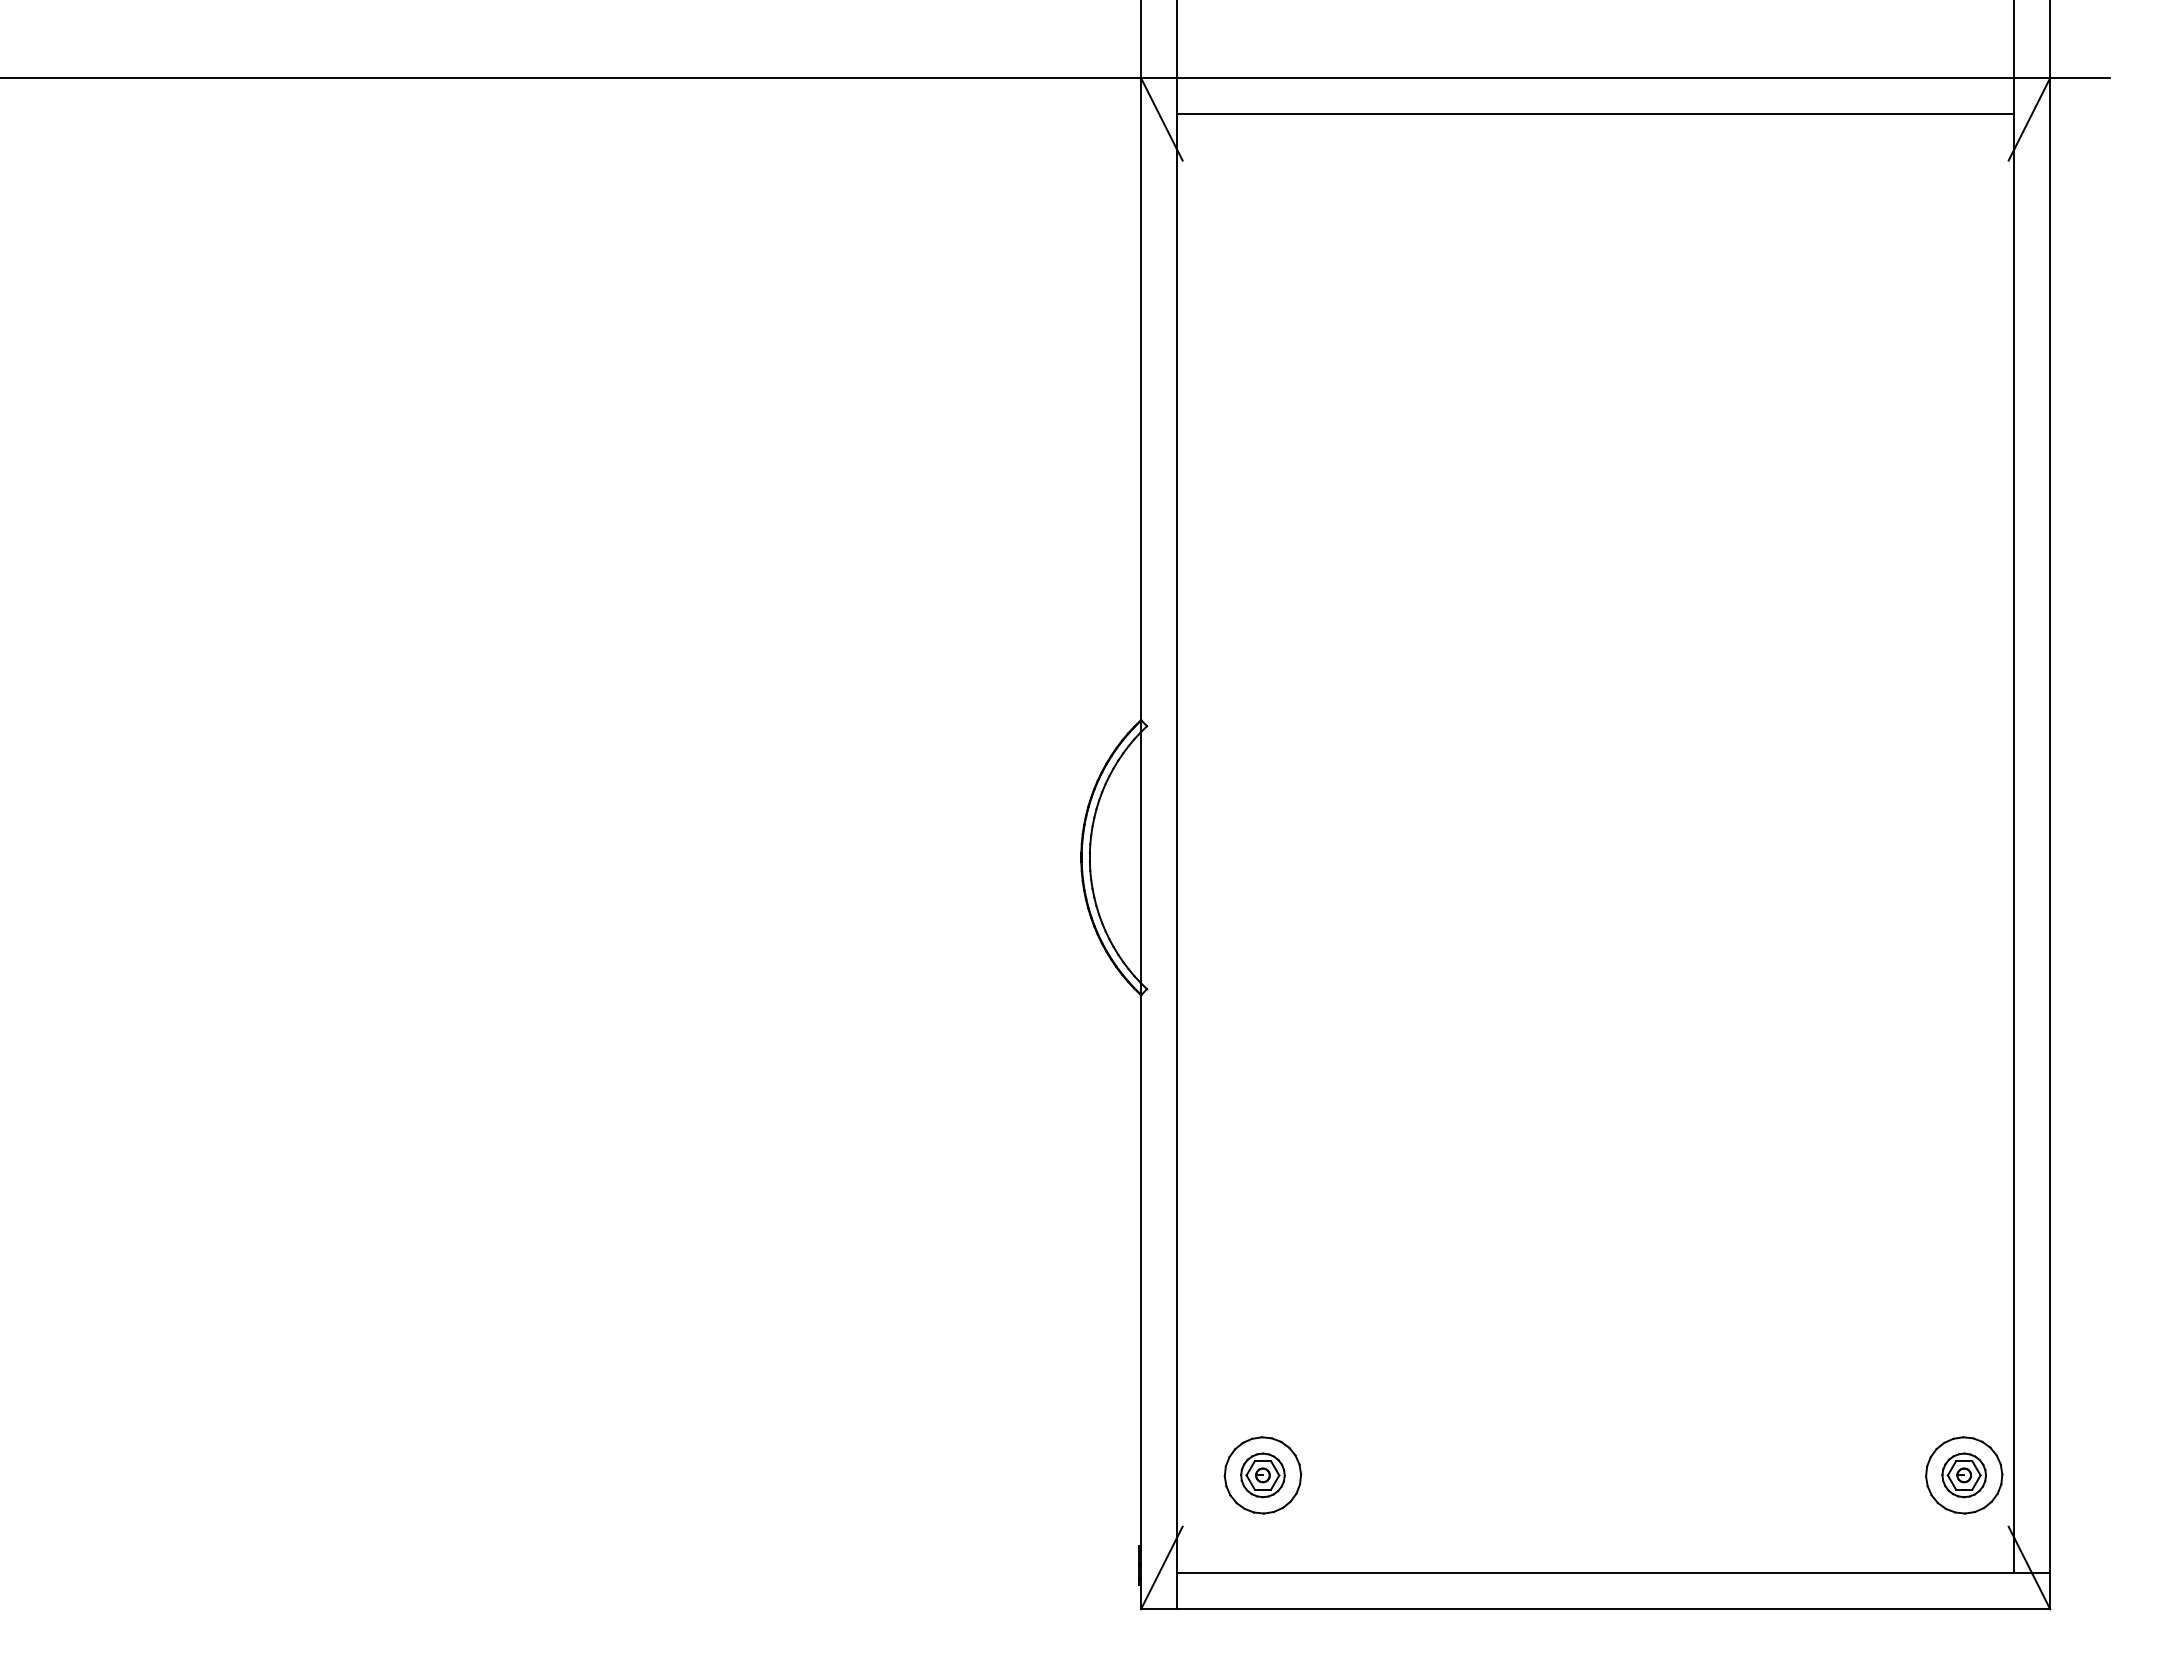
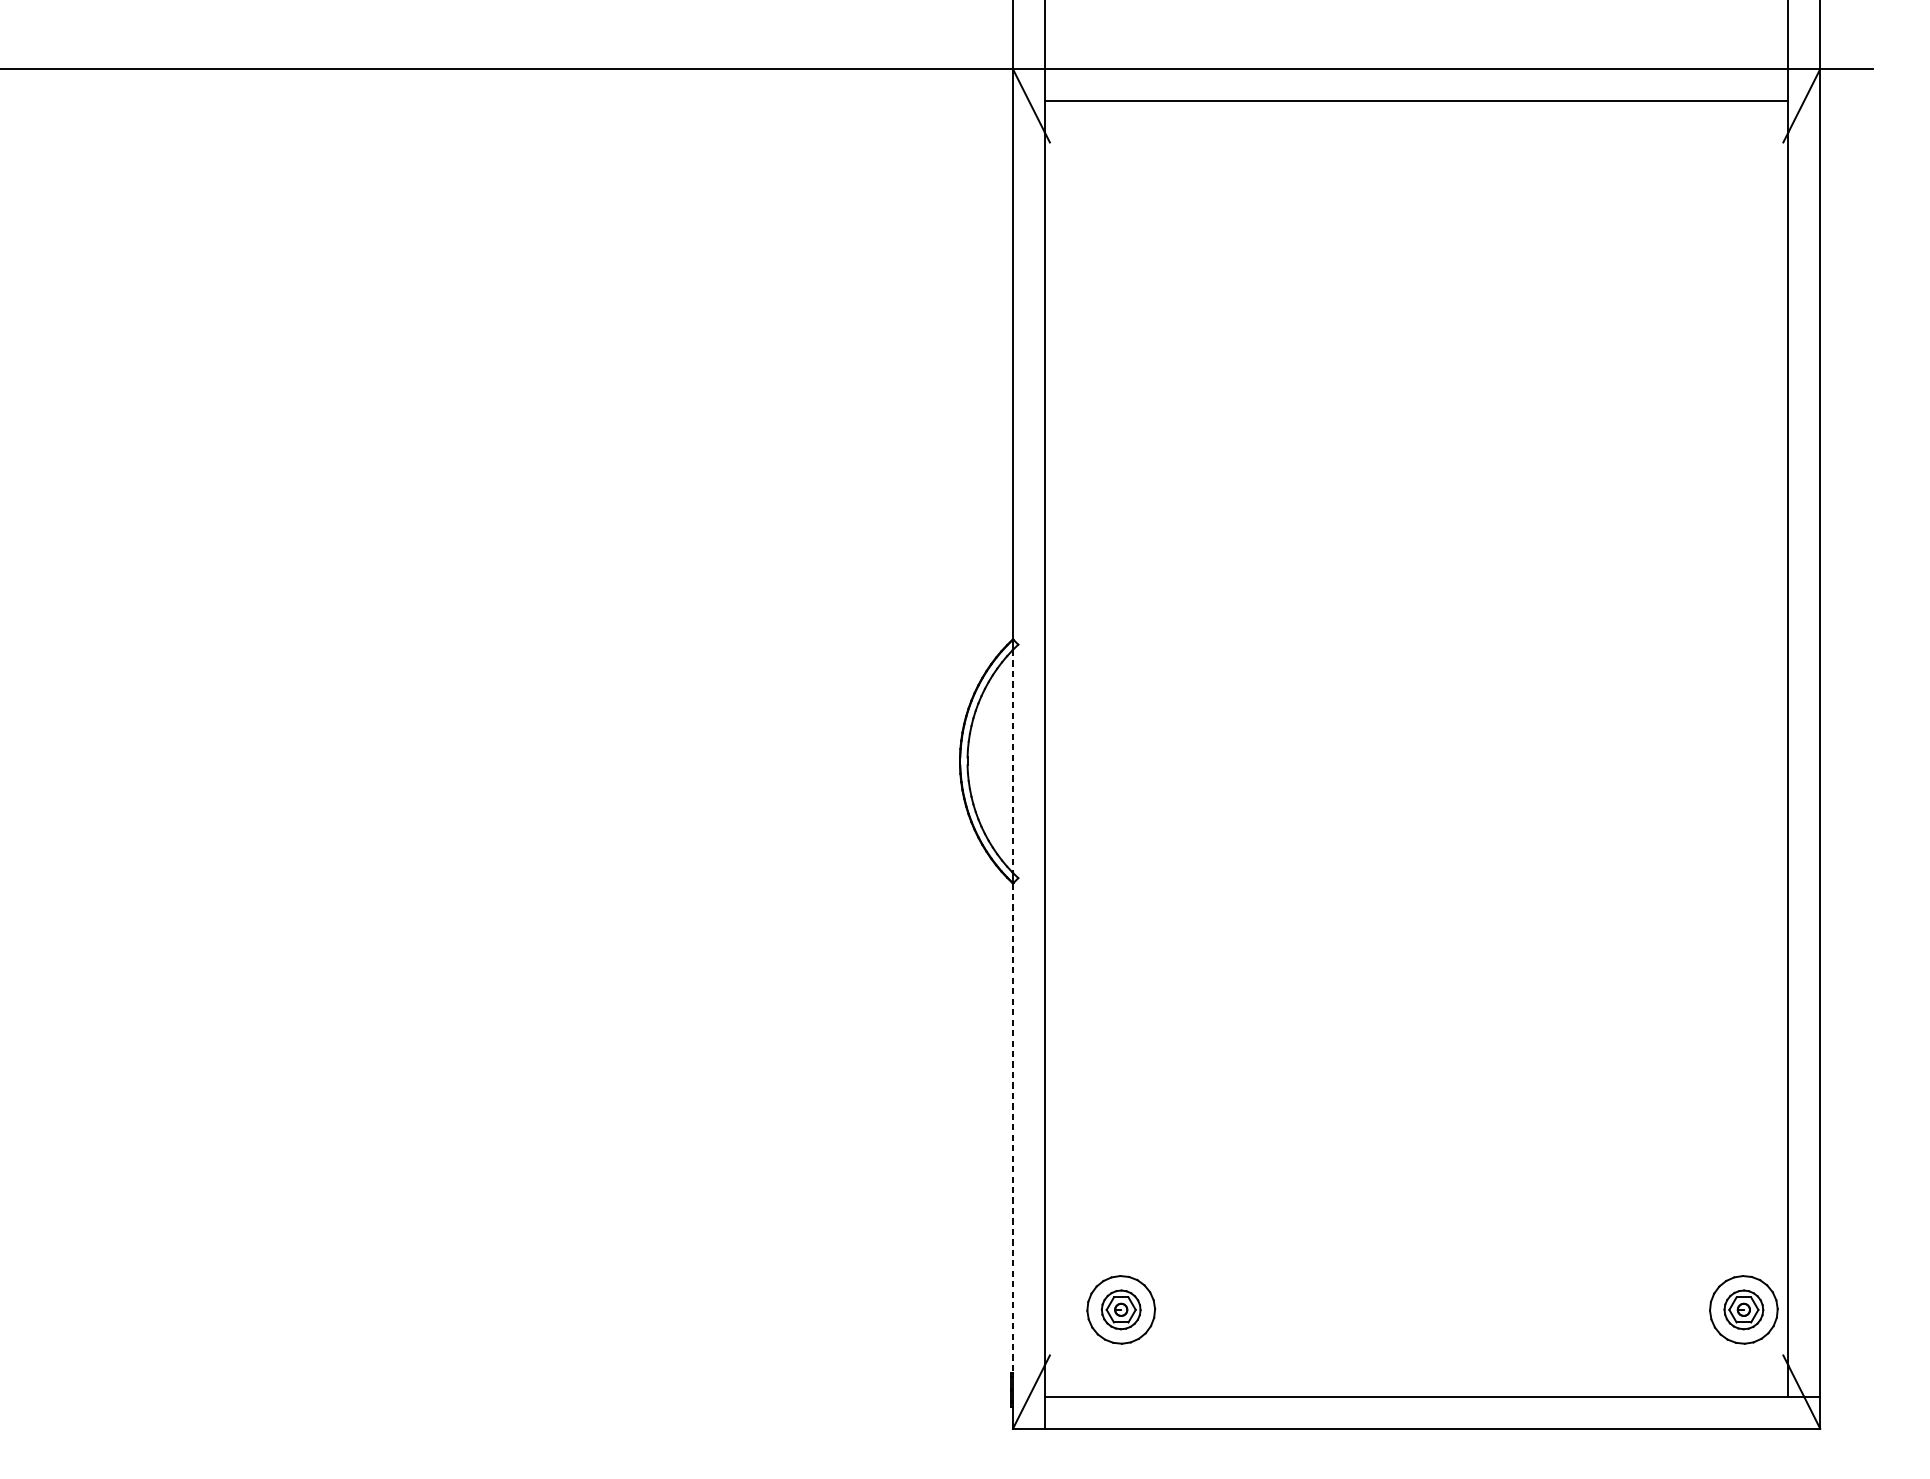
line: (1141, 857) -> (1013, 761), solid -> dashed
line: (1141, 1271) -> (1013, 1128), solid -> dashed

